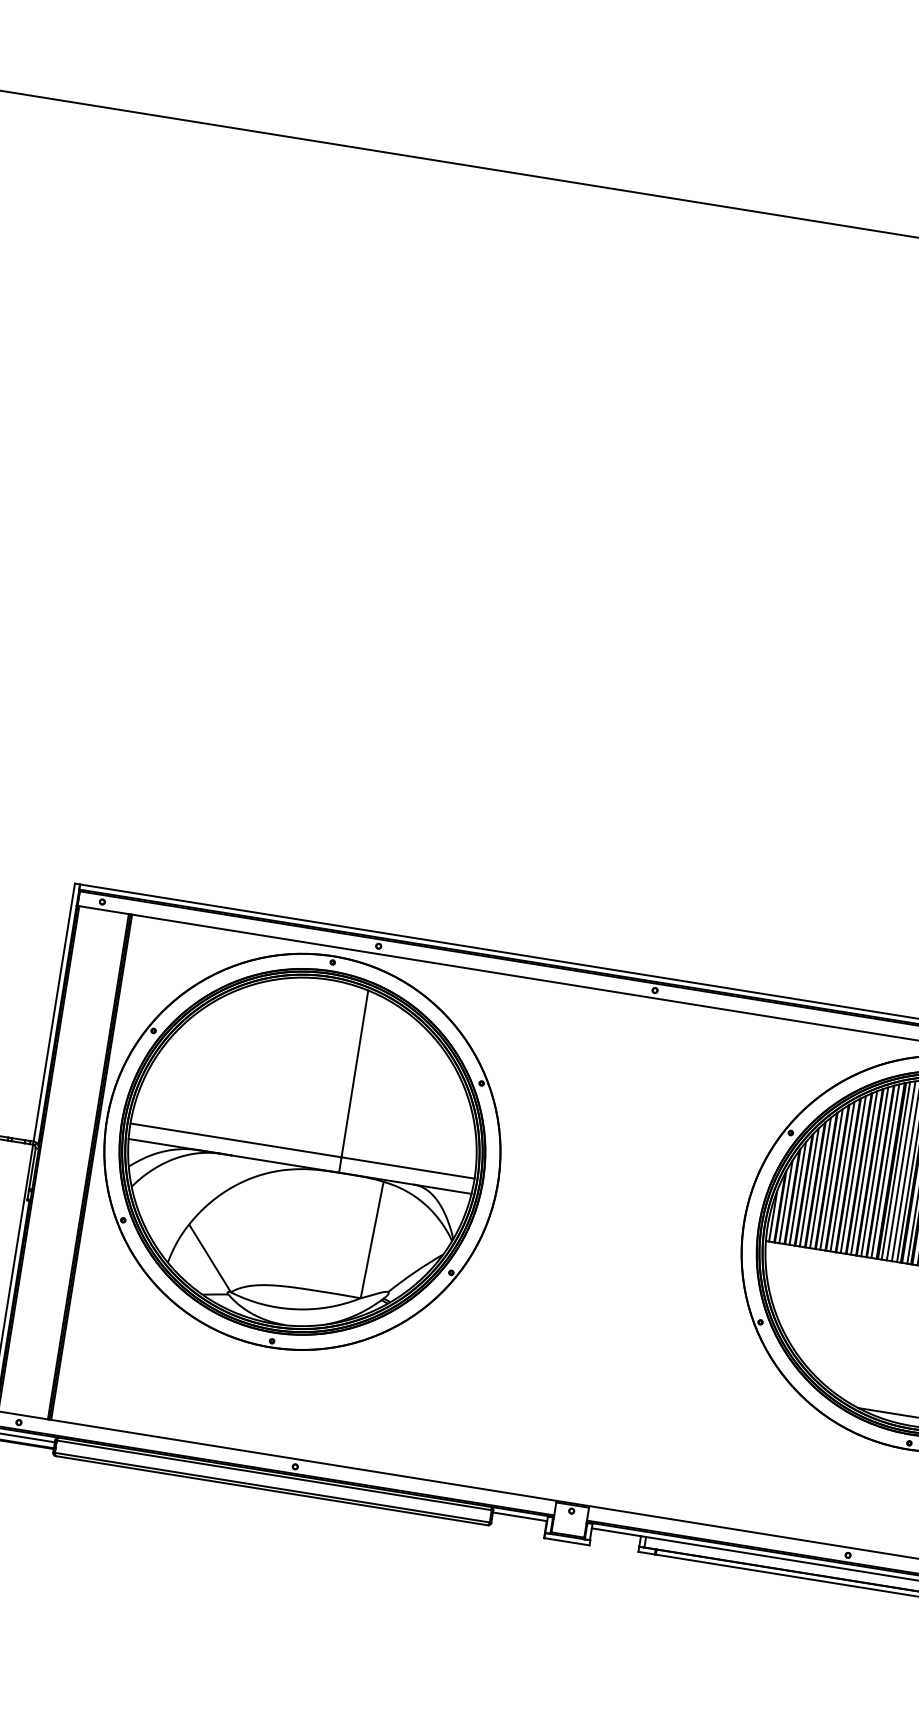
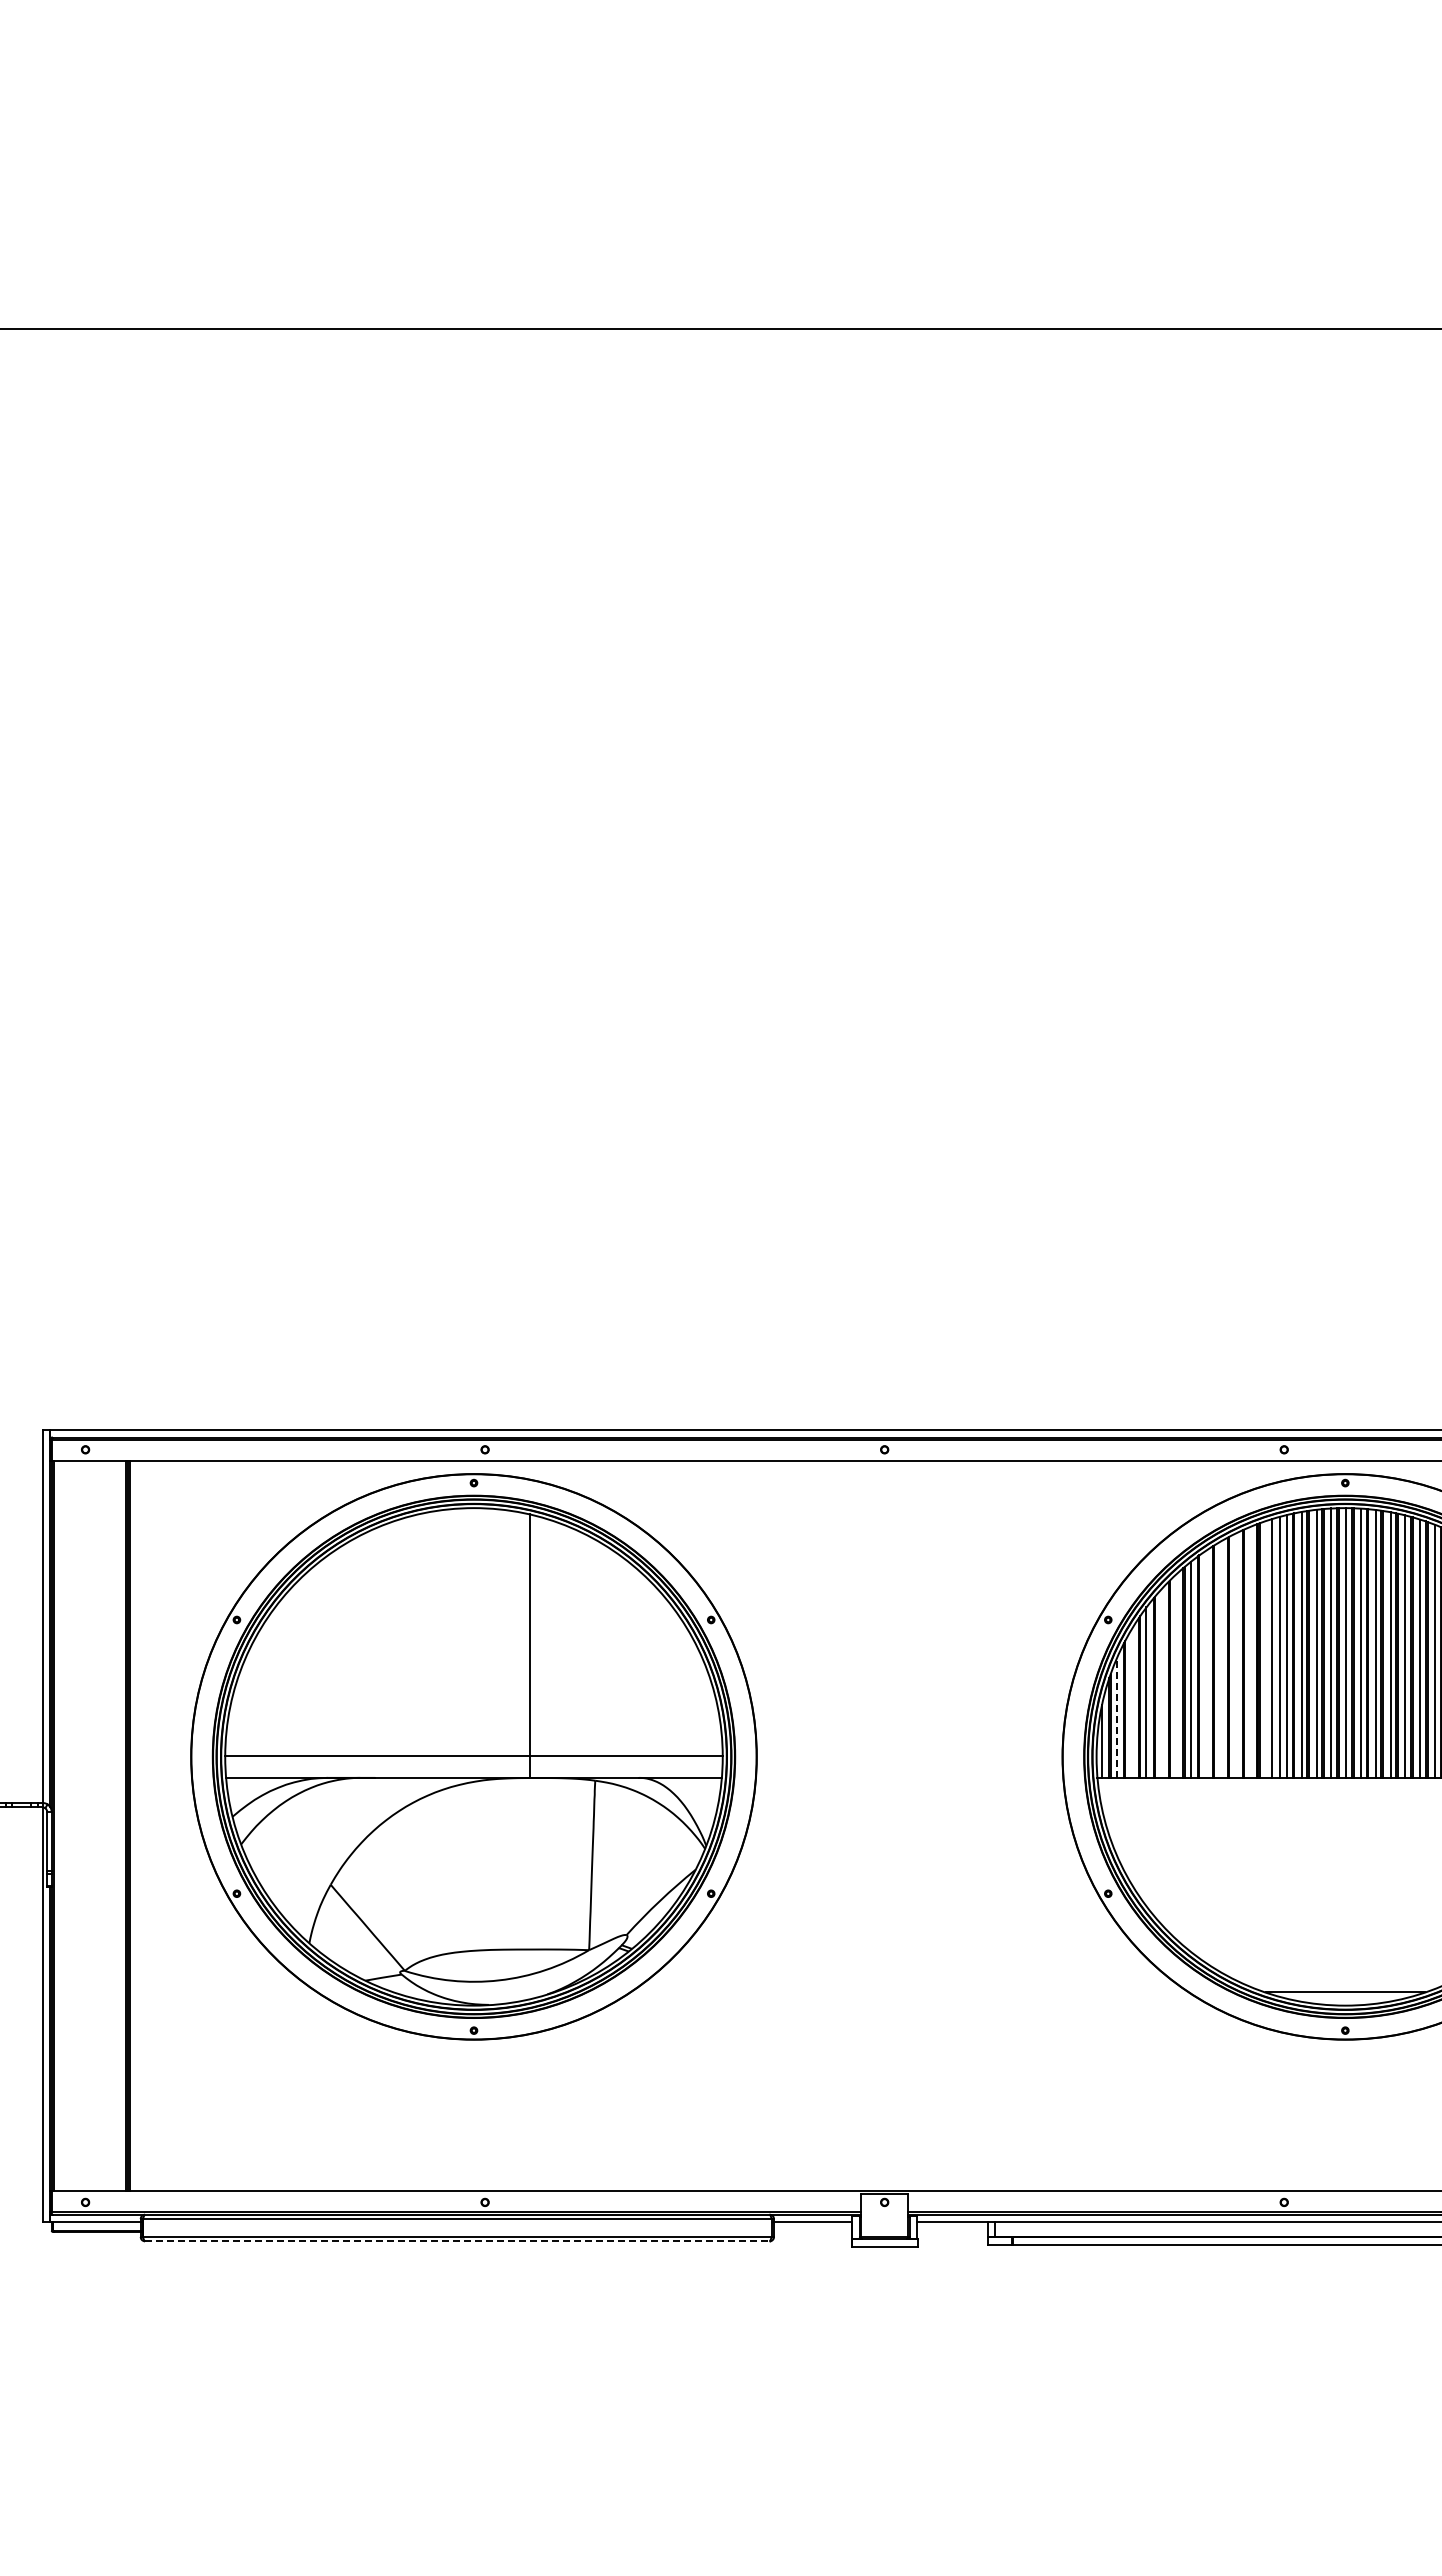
part: (302, 1151) -> (473, 1756), moved
line: (895, 1170) -> (1264, 1649), removed
line: (874, 1171) -> (1235, 1655), removed
line: (885, 1171) -> (1250, 1652), removed
line: (864, 1172) -> (1220, 1659), removed
line: (853, 1174) -> (1205, 1664), removed
line: (831, 1178) -> (1176, 1675), removed
line: (820, 1182) -> (1161, 1683), removed
line: (797, 1193) -> (1131, 1703), removed
line: (785, 1202) -> (1116, 1718), solid -> dashed
line: (271, 1490) -> (457, 2241), solid -> dashed

